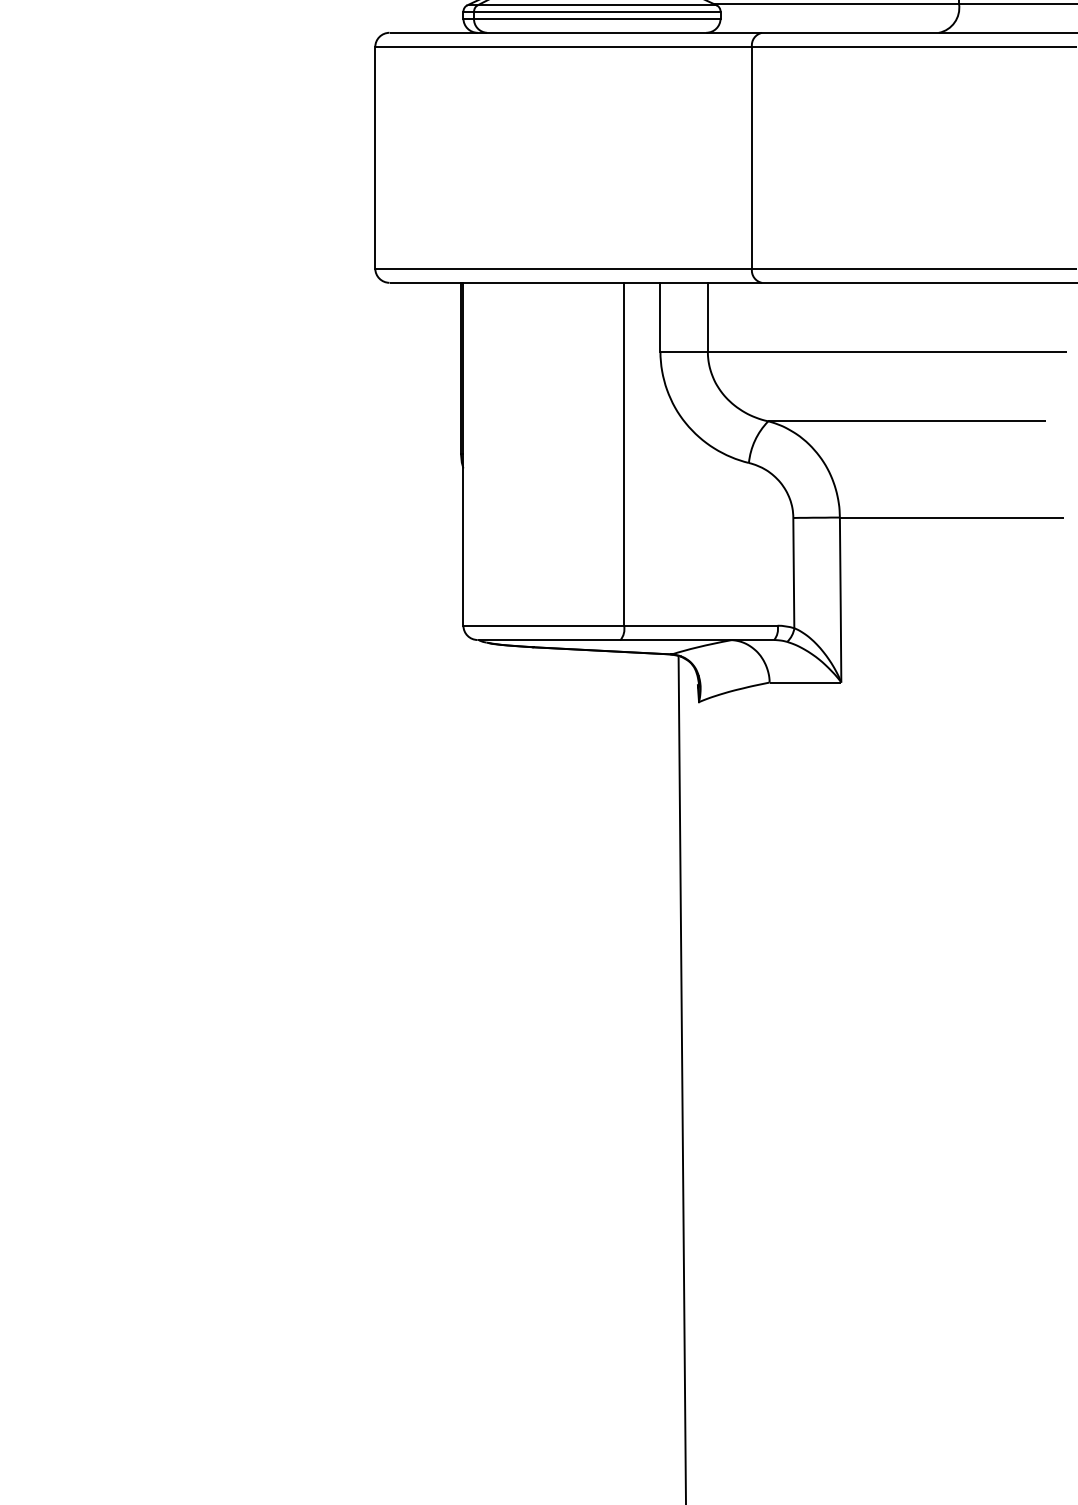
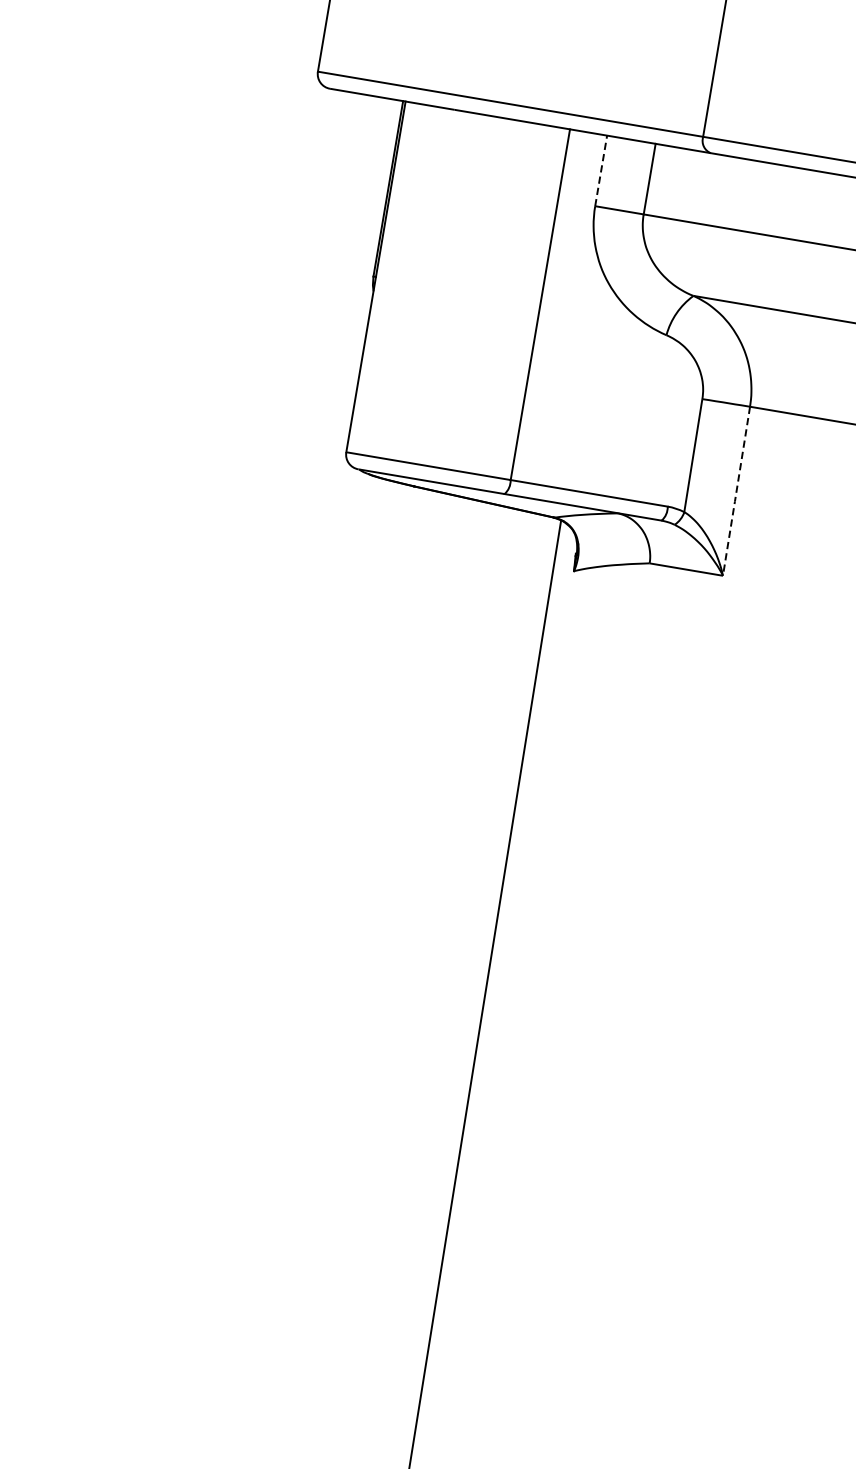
line: (660, 317) -> (601, 171), solid -> dashed
line: (840, 601) -> (736, 492), solid -> dashed

